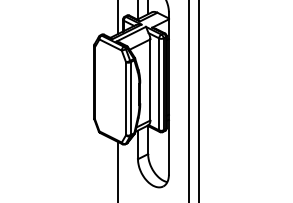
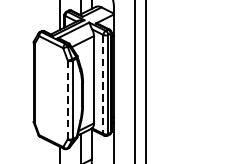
line: (159, 84) -> (103, 84), solid -> dashed
line: (126, 99) -> (68, 100), solid -> dashed

